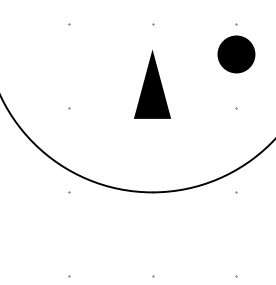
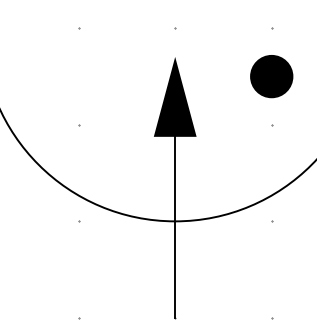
part: (236, 54) -> (271, 76), moved
line: (152, 192) -> (175, 221), added

